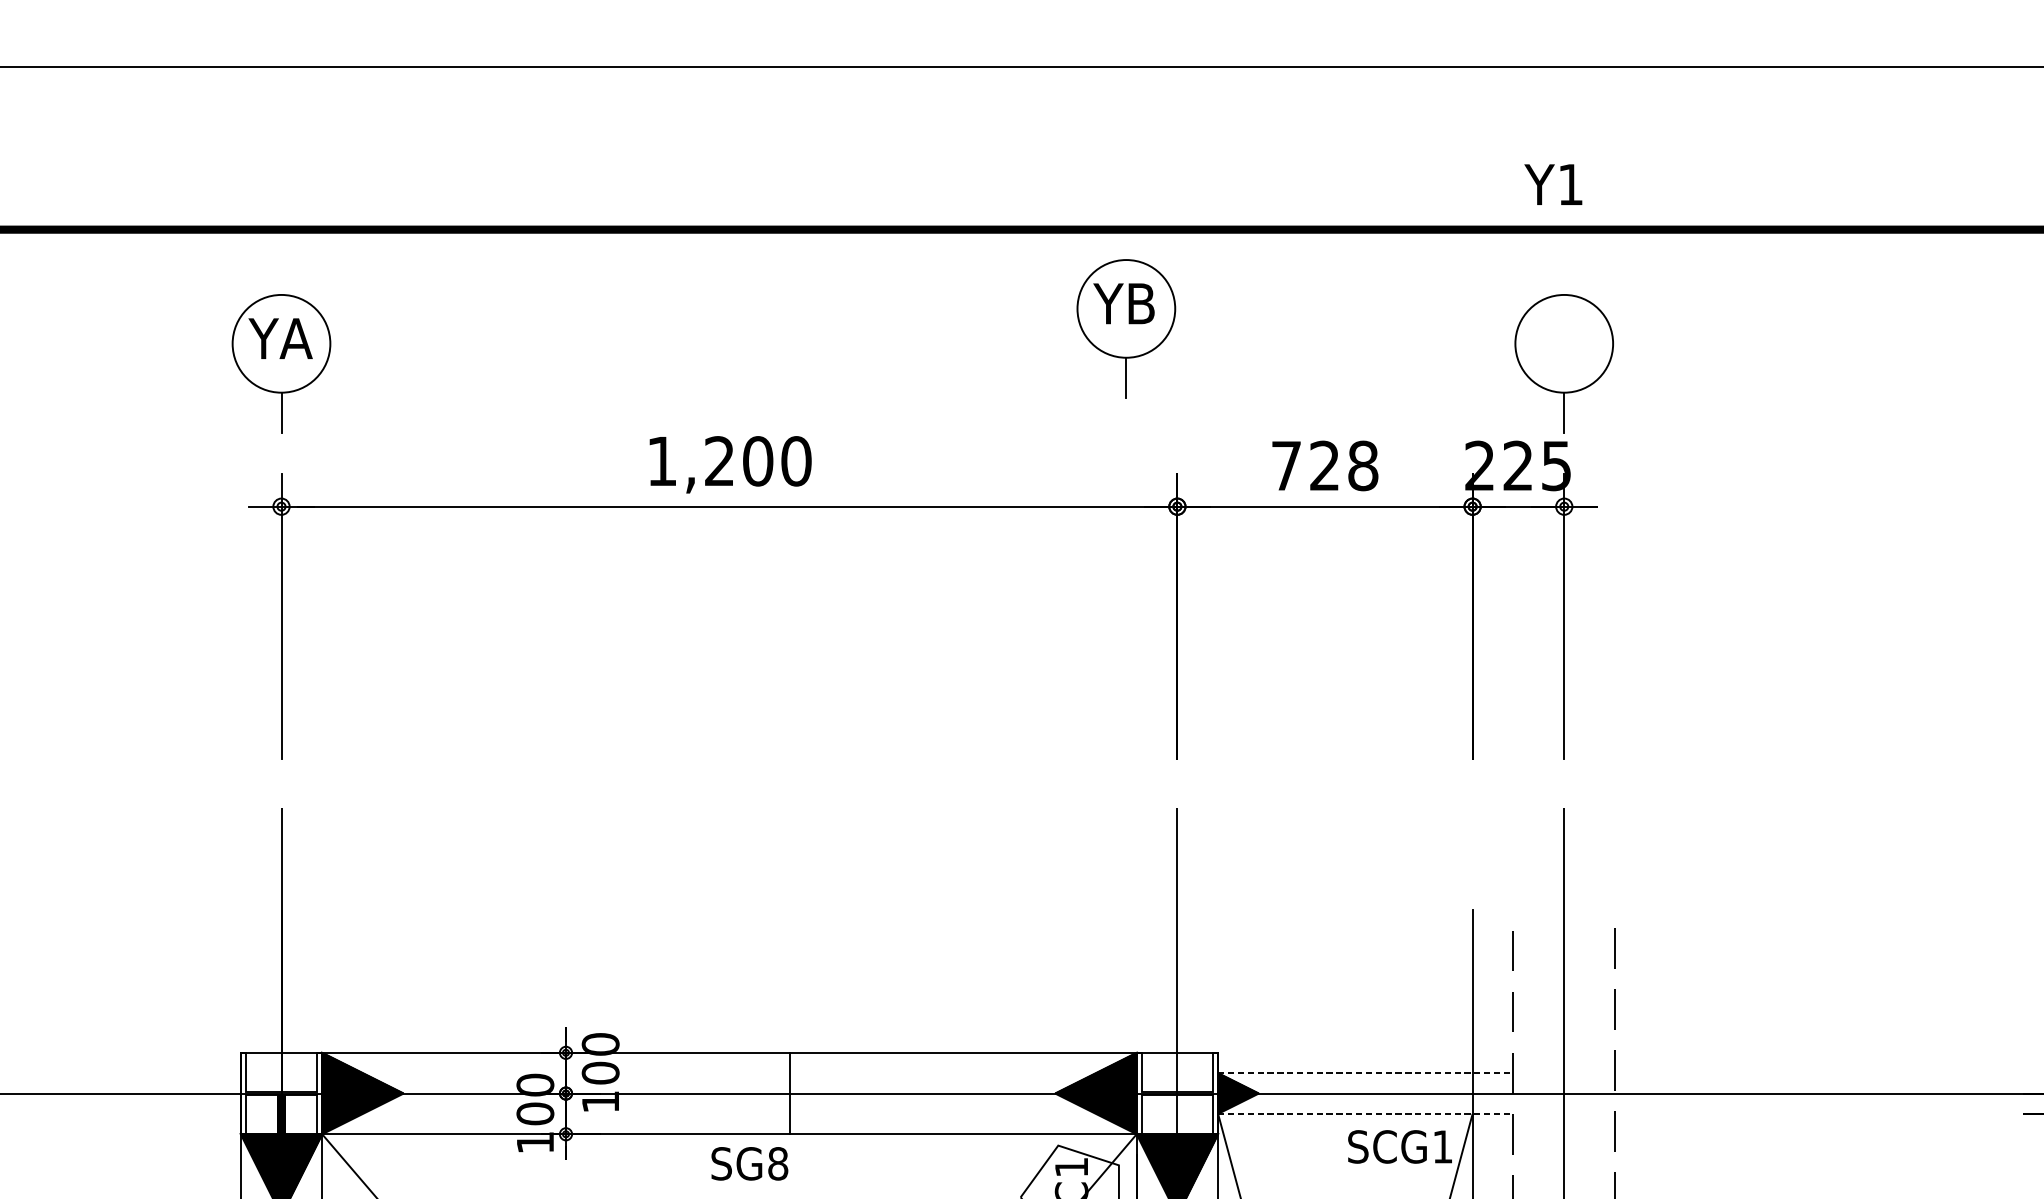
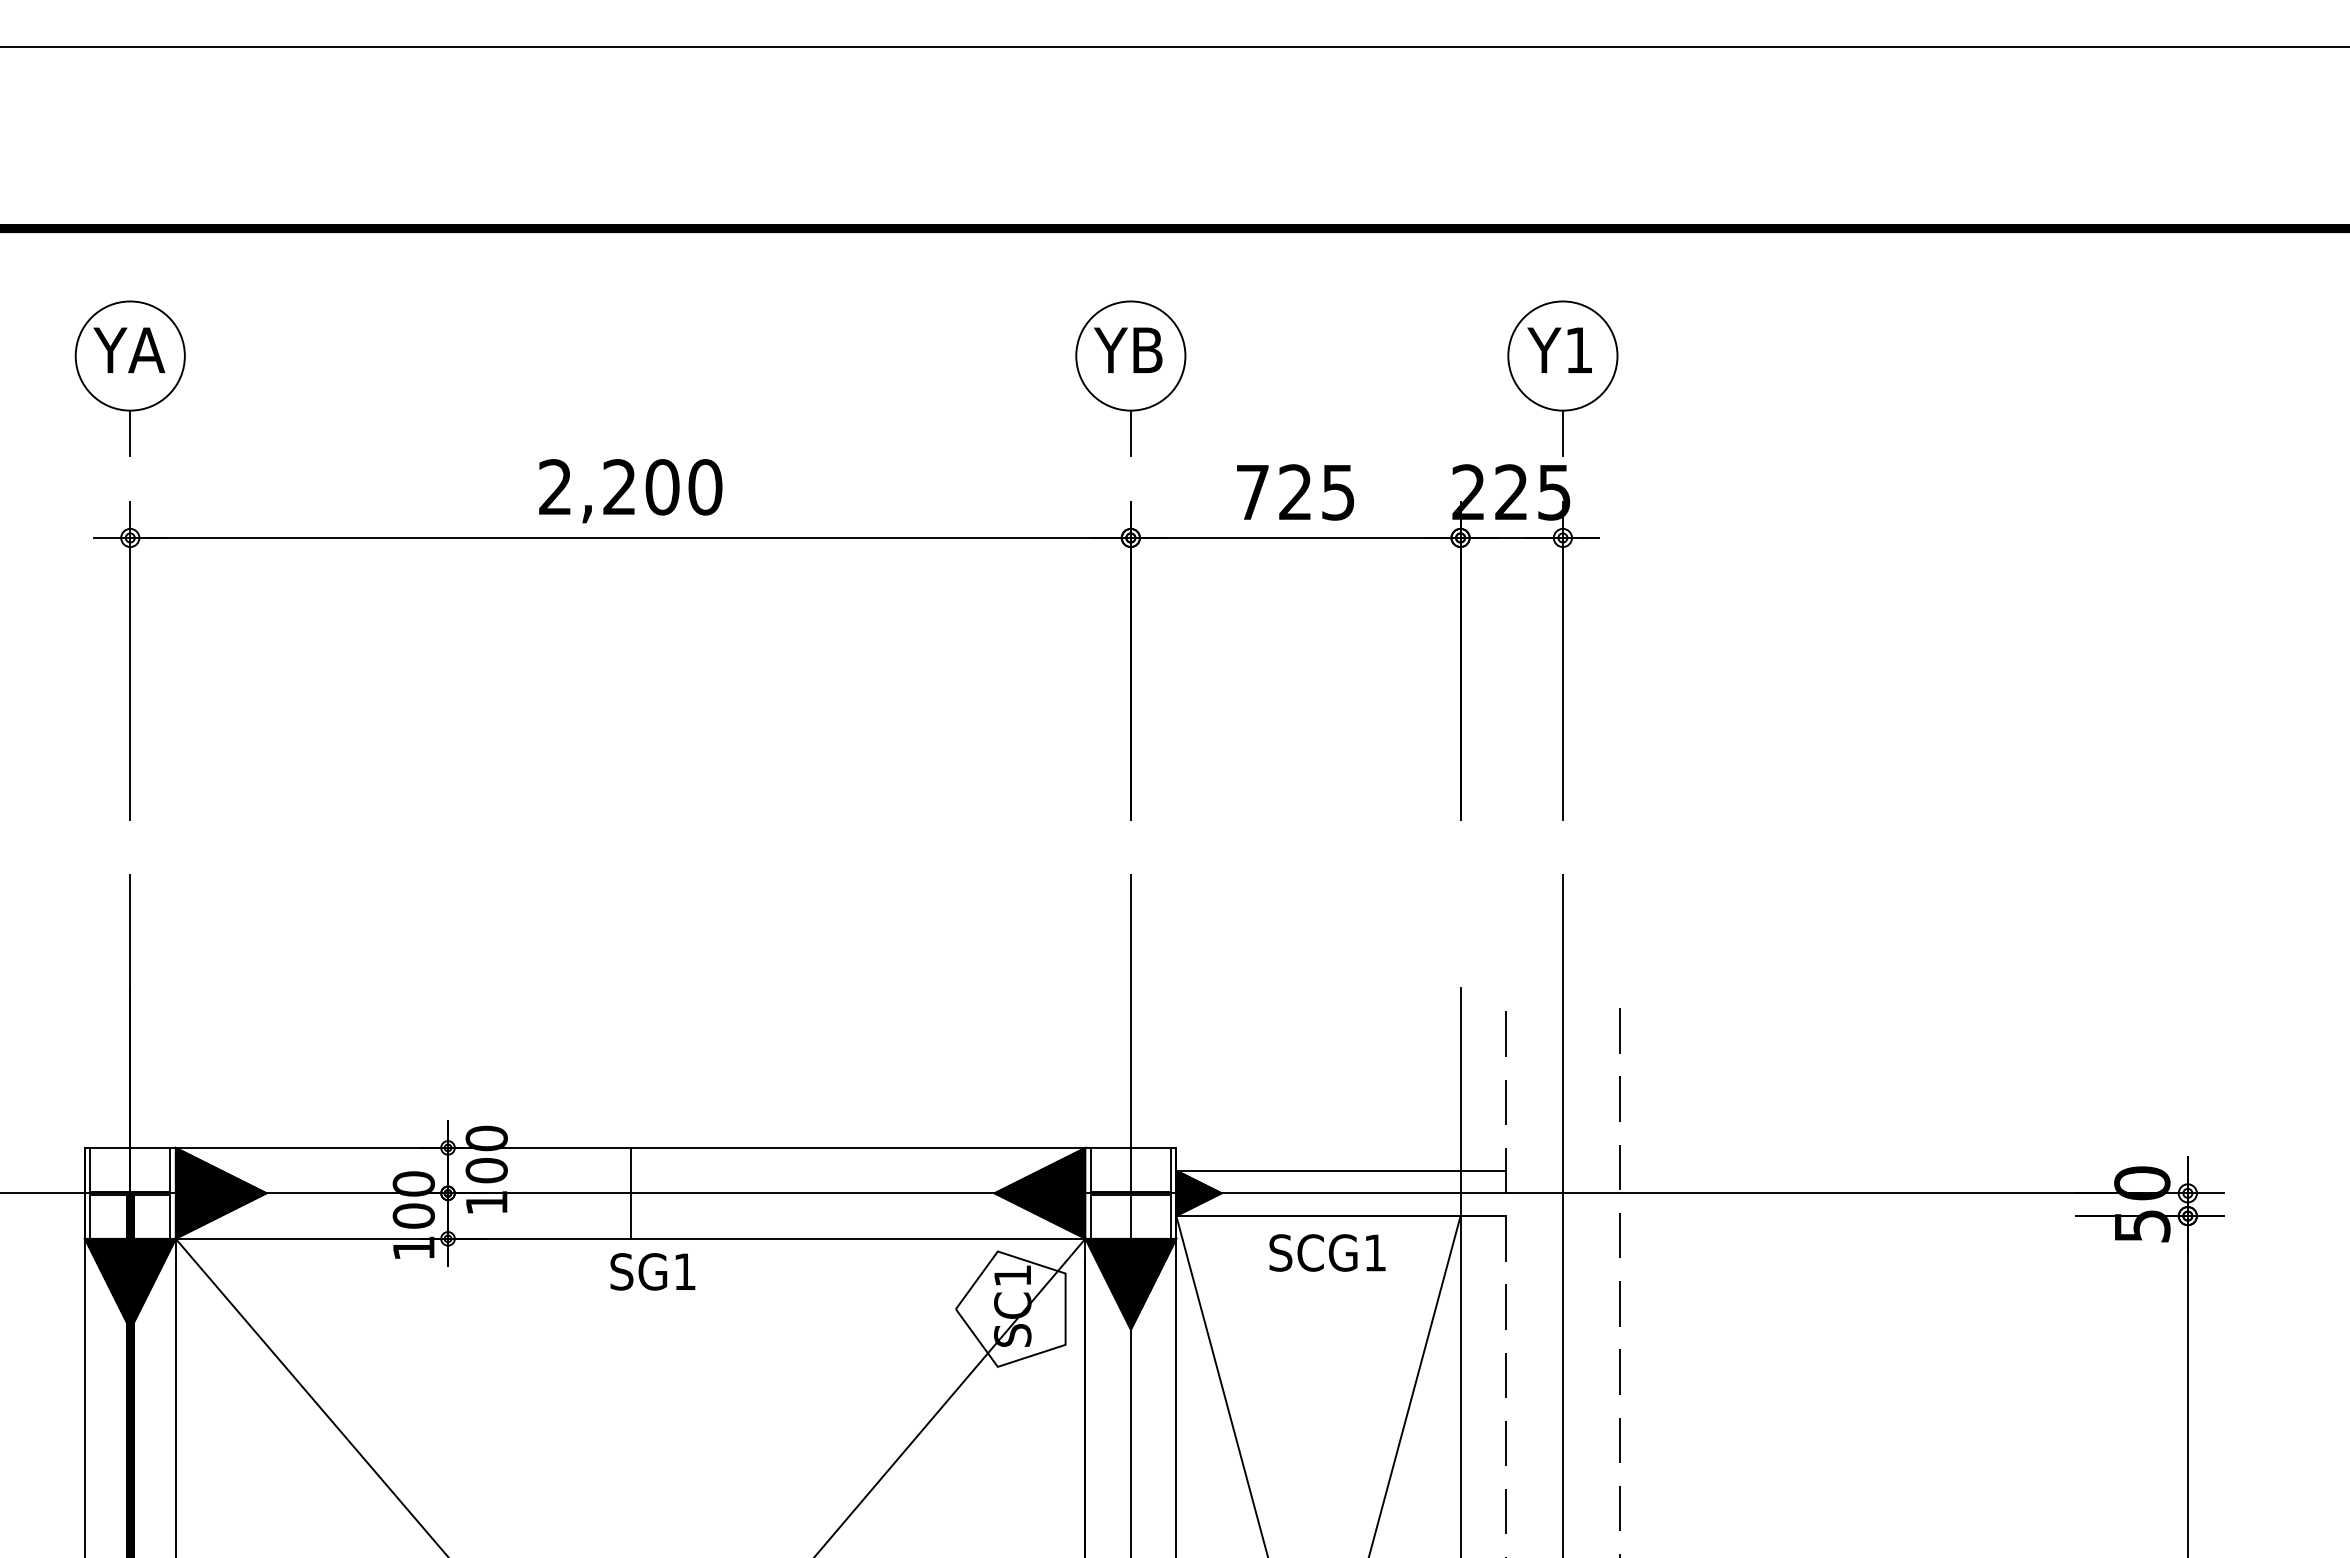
text: (1553, 183) -> (1559, 349), moved
part: (1126, 328) -> (1130, 378), moved
text: (661, 460) -> (554, 486), 1,200 -> 2,200
text: (1363, 465) -> (1338, 492), 728 -> 725
line: (1366, 1073) -> (1341, 1170), dashed -> solid
line: (790, 1092) -> (630, 1192), moved
line: (1366, 1114) -> (1341, 1216), dashed -> solid
text: (1400, 1146) -> (1327, 1252), moved
text: (778, 1163) -> (685, 1271), SG8 -> SG1

